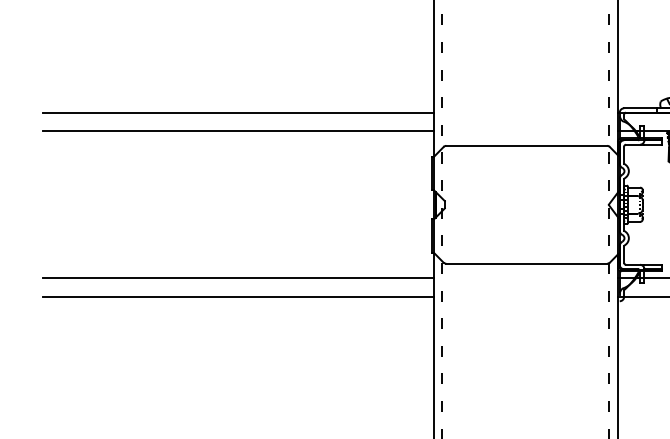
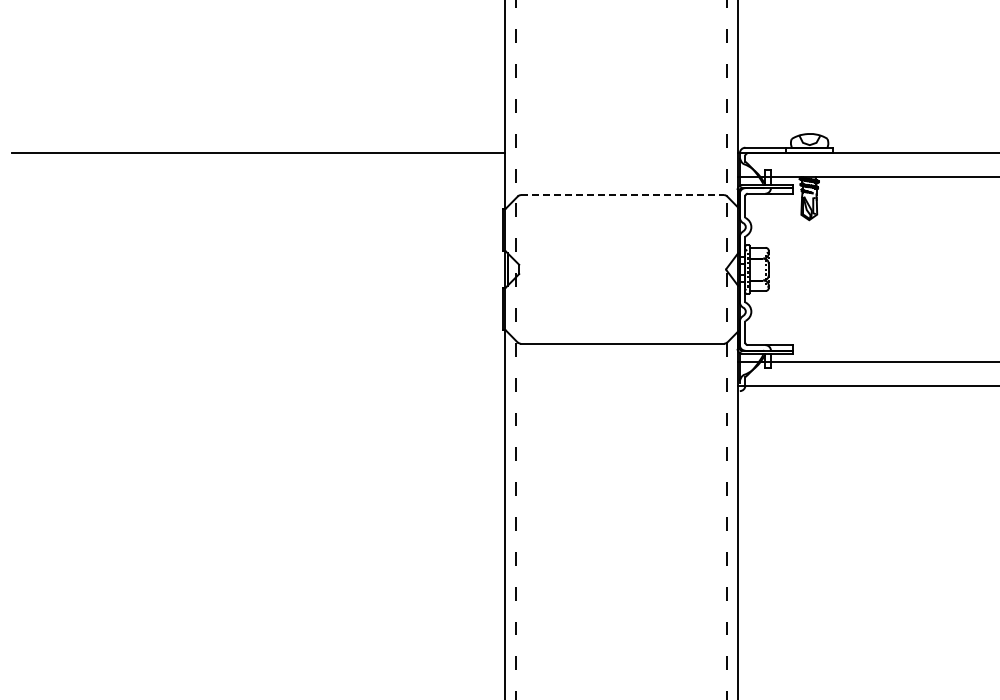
line: (238, 131) -> (258, 176), removed
line: (527, 146) -> (623, 195), solid -> dashed
line: (238, 278) -> (258, 362), removed
line: (238, 296) -> (258, 385), removed

